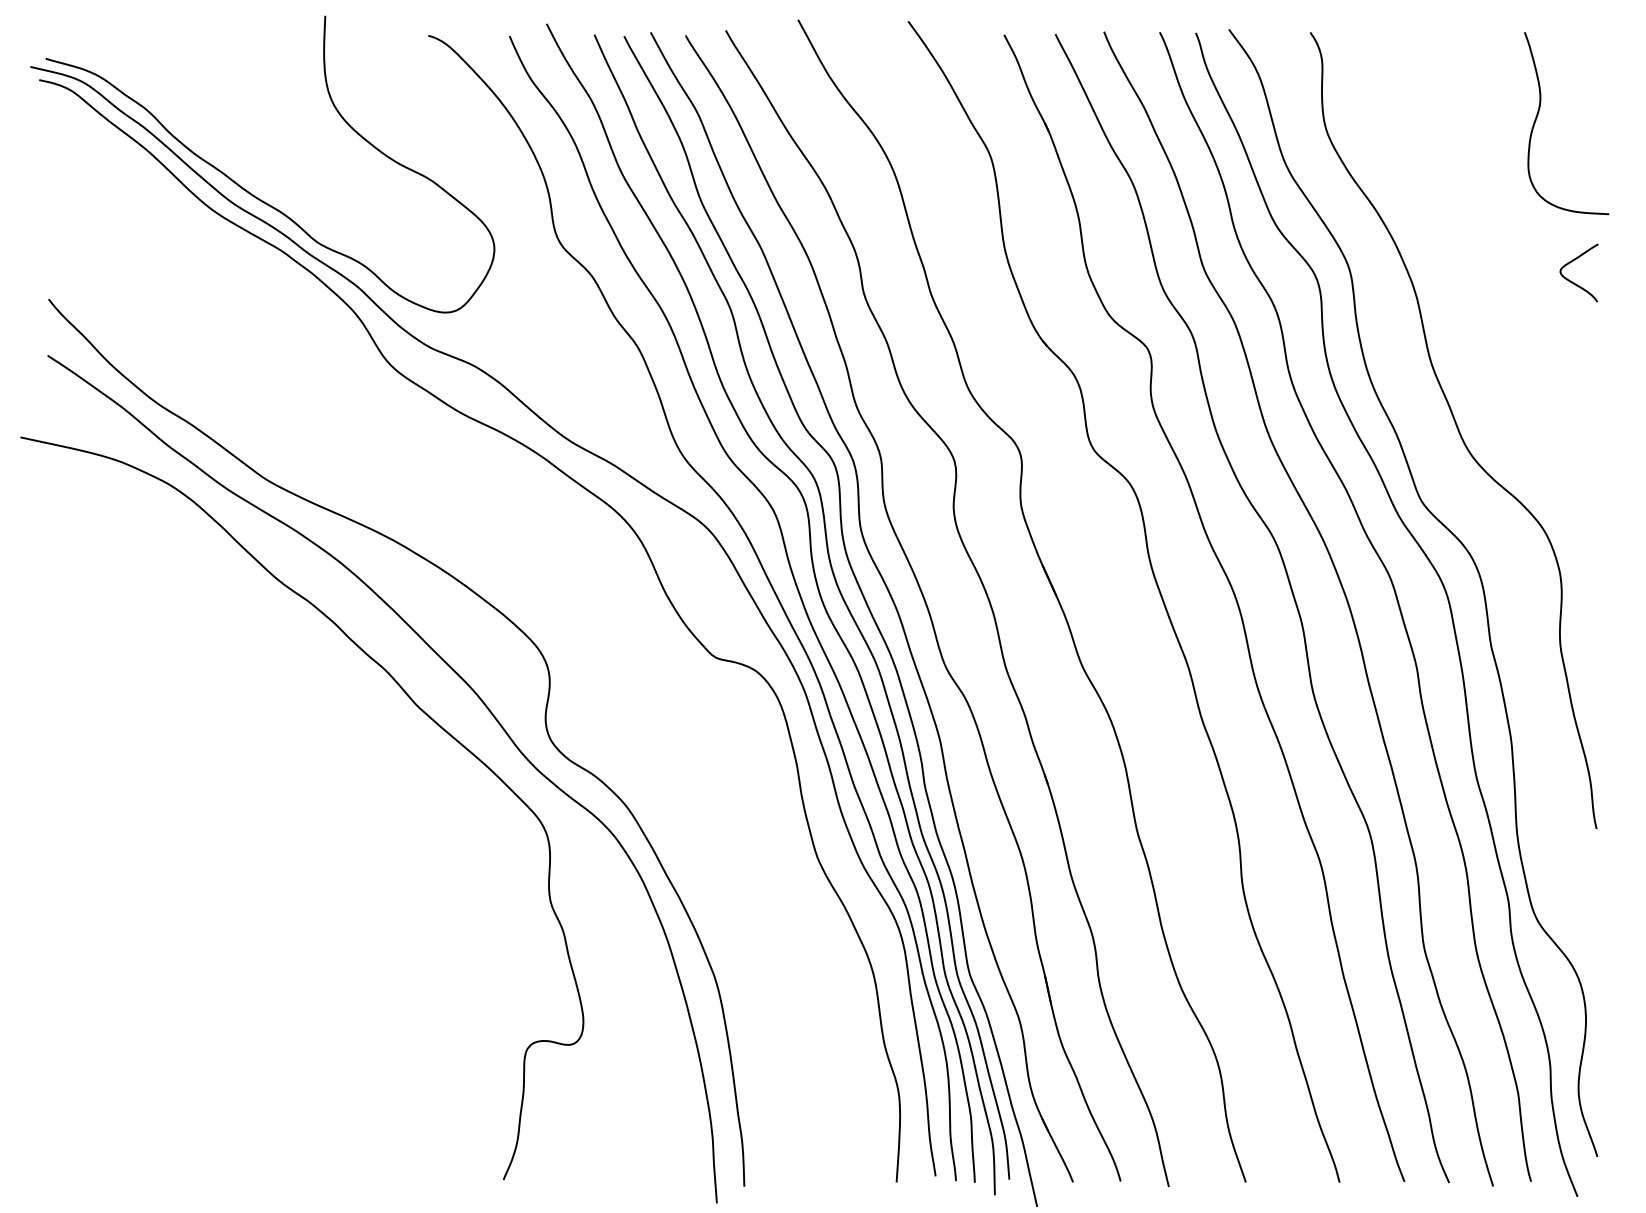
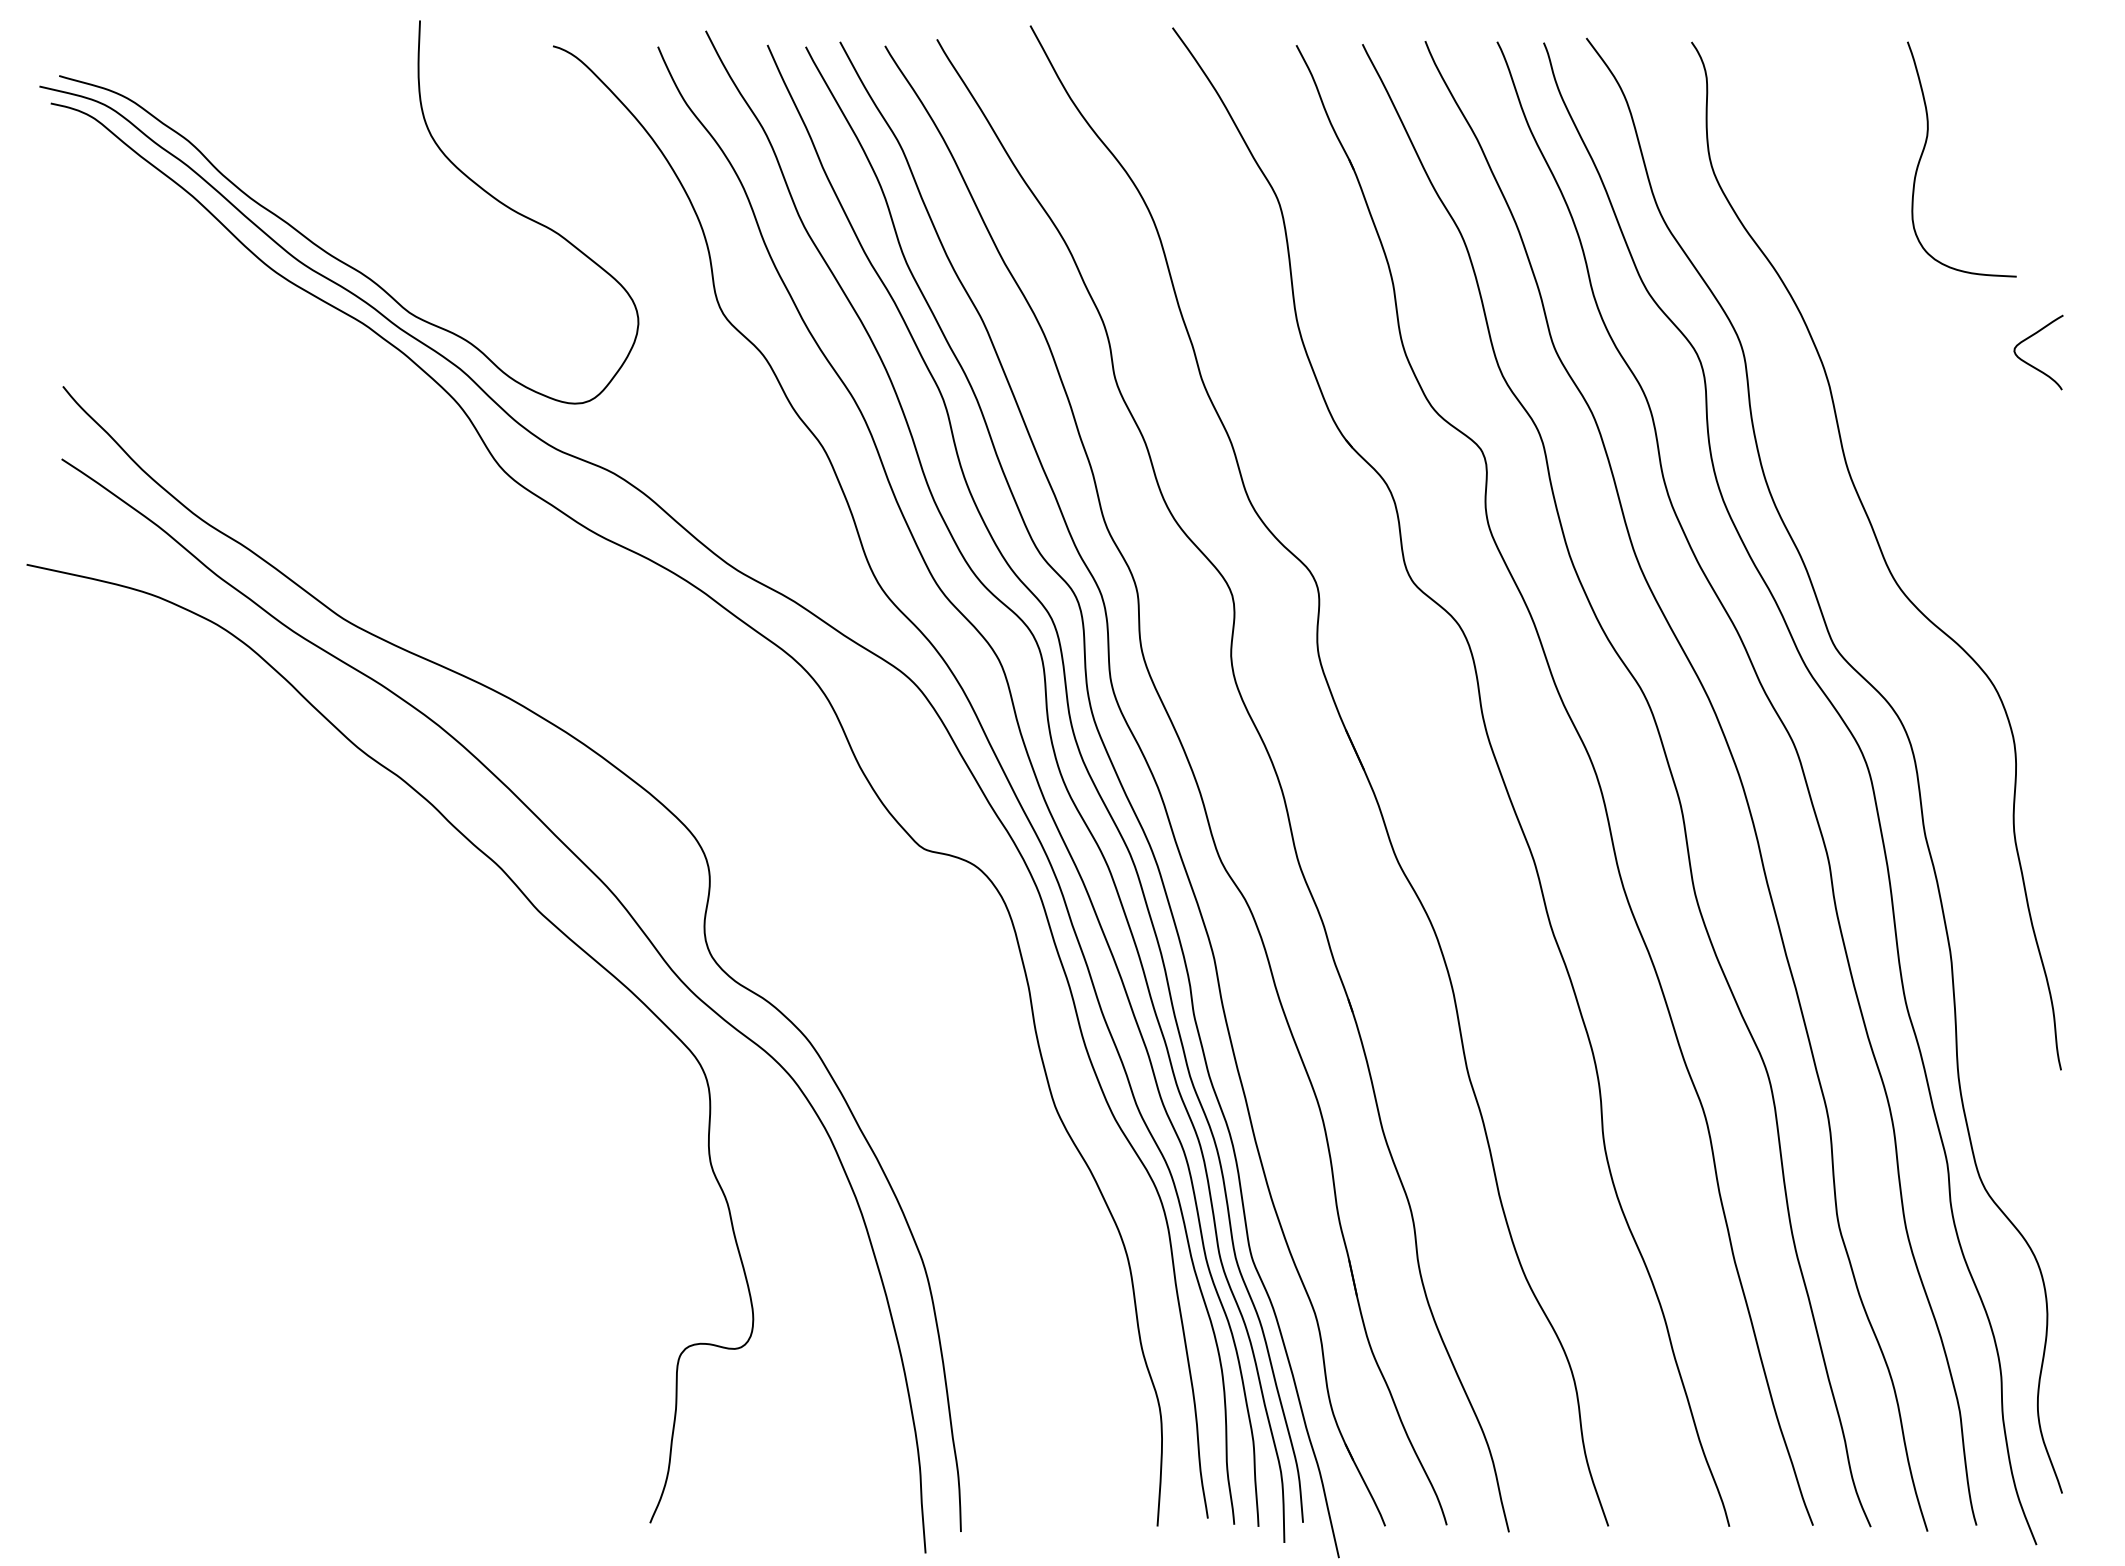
curve: (1538, 115) -> (1925, 149), moved

